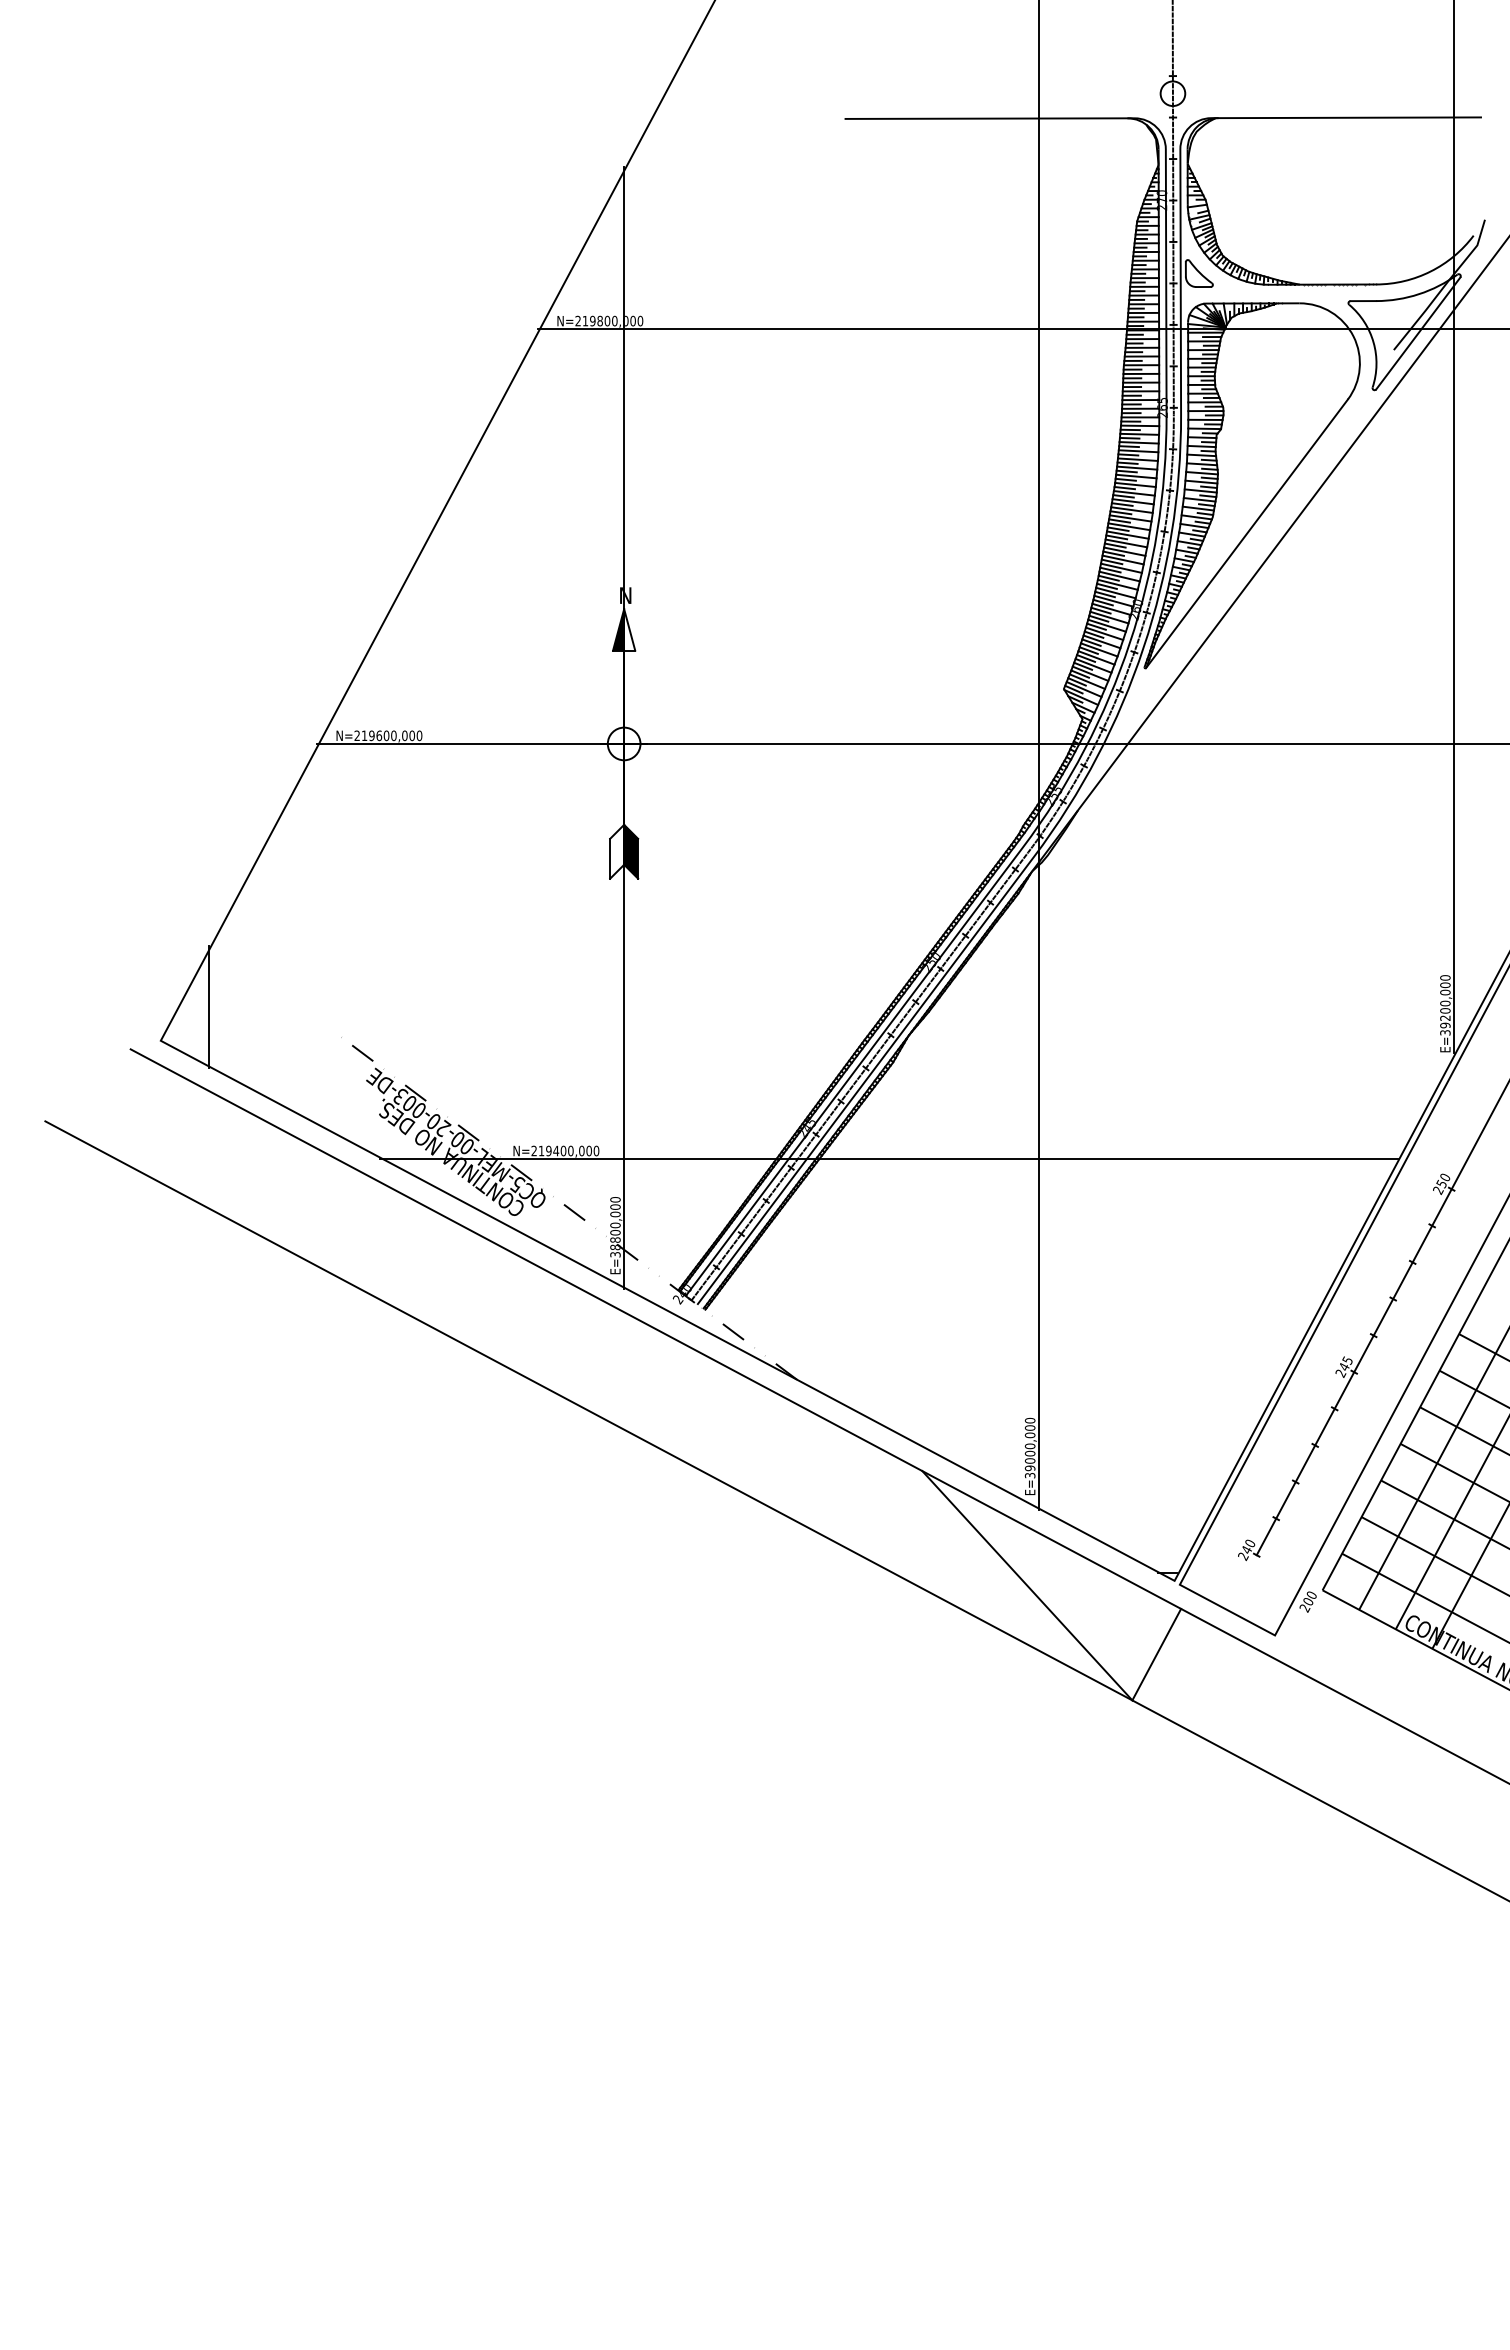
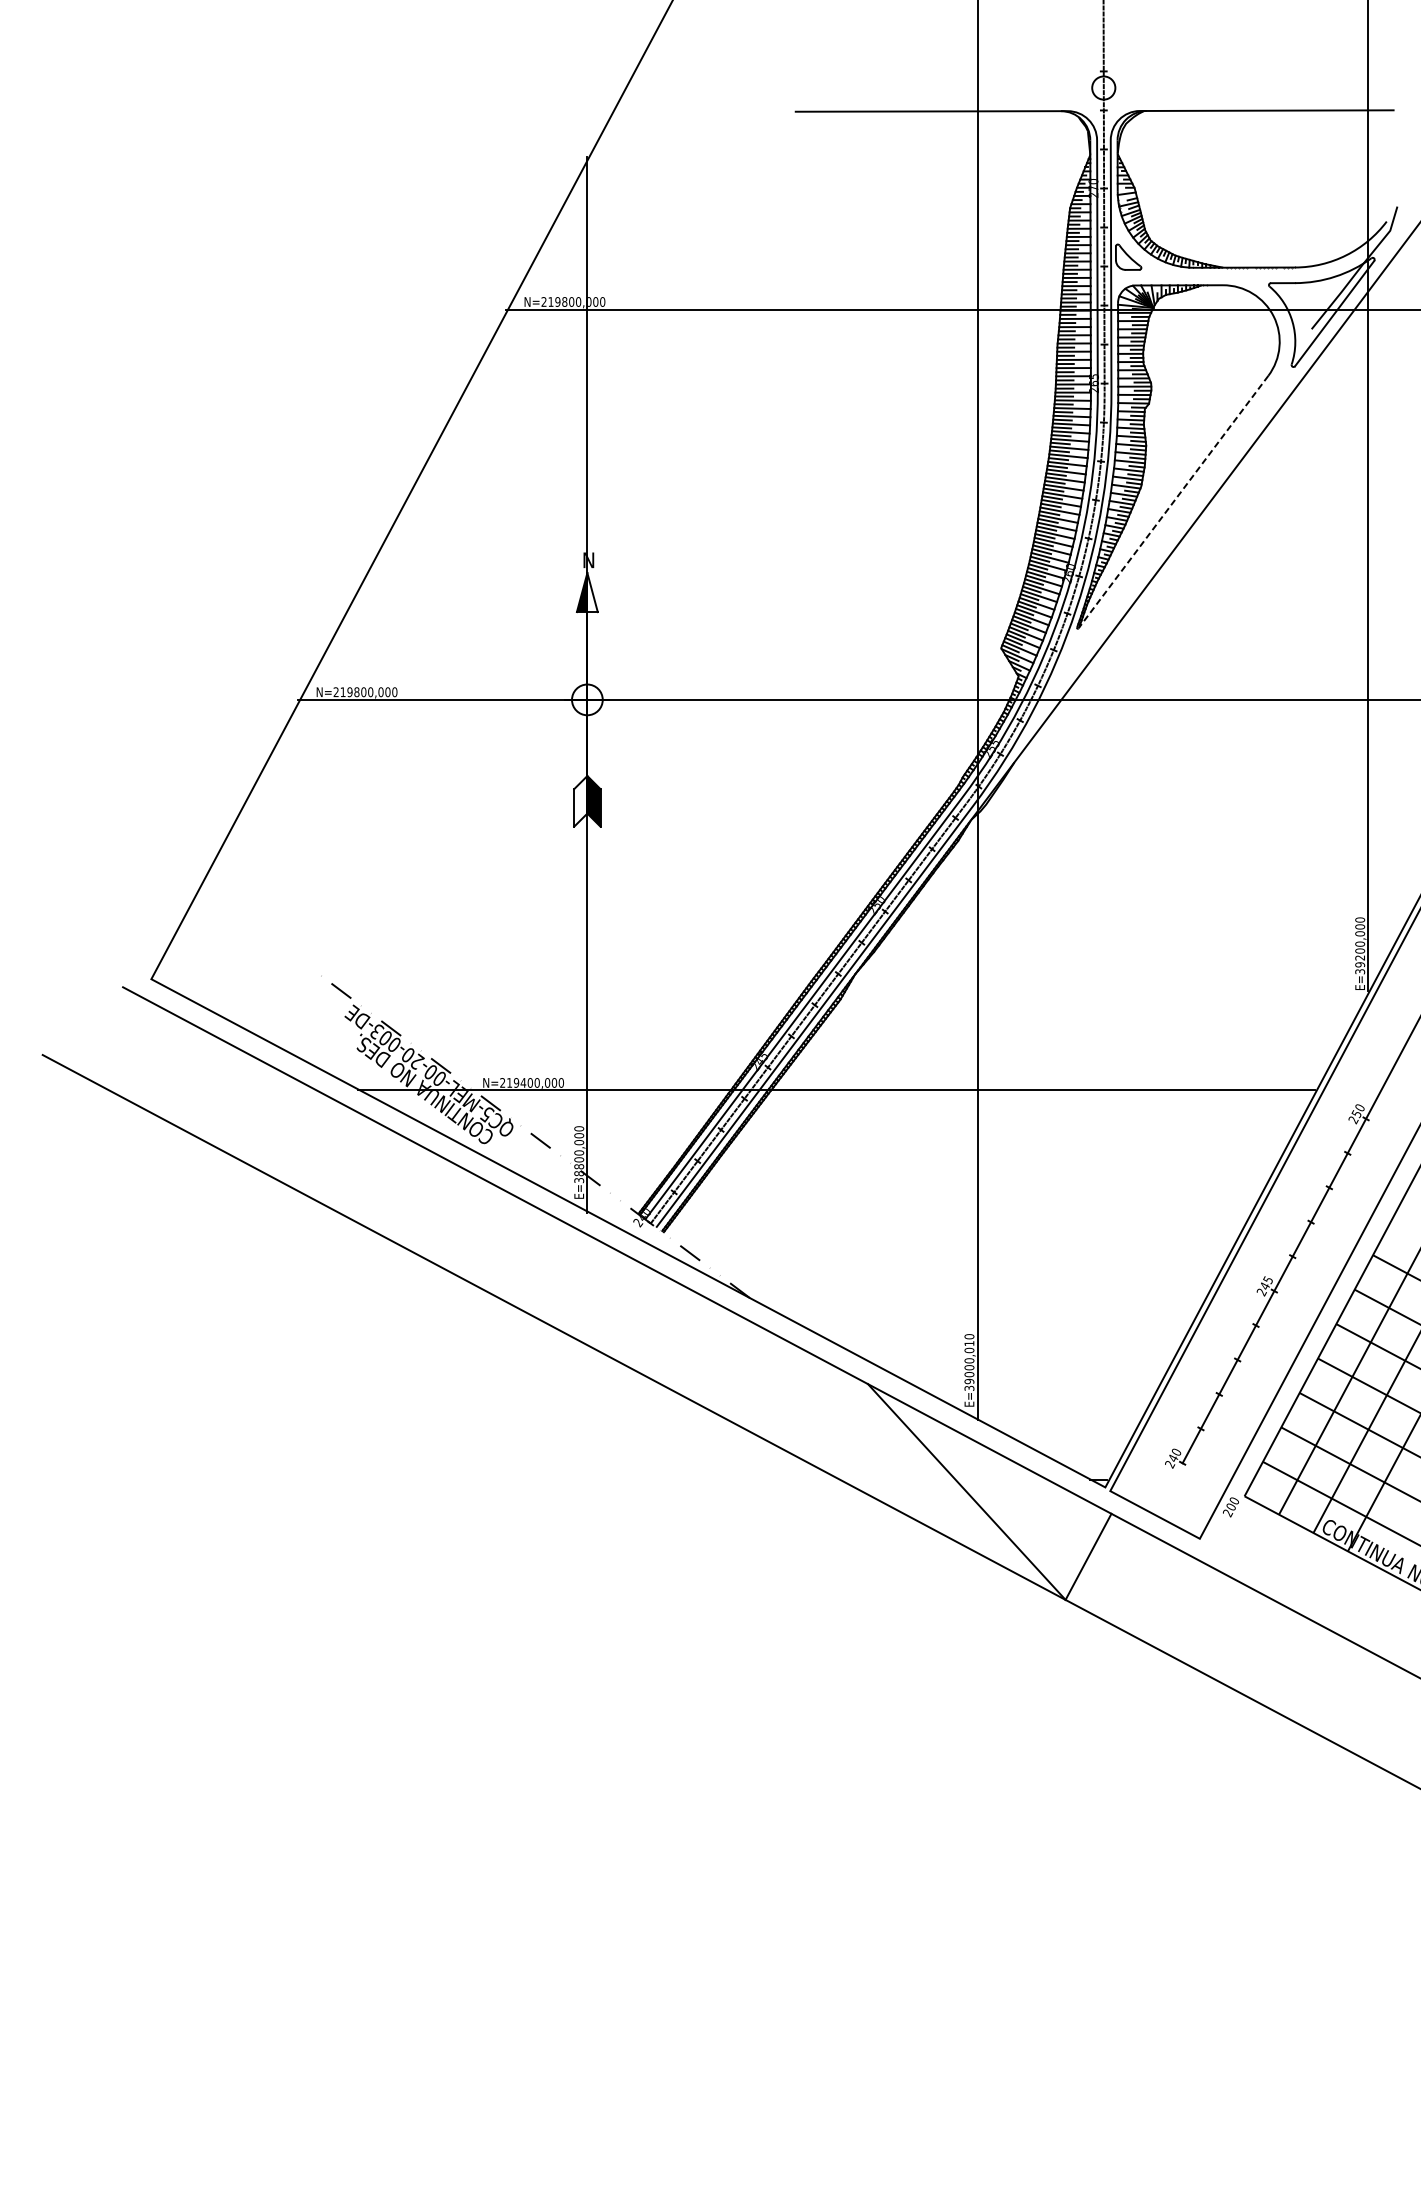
line: (1246, 533) -> (1173, 501), solid -> dashed
text: (379, 735) -> (357, 691), N=219600,000 -> N=219800,000
line: (209, 1006) -> (197, 946), removed
text: (1029, 1427) -> (968, 1343), E=39000,000 -> E=39000,010

